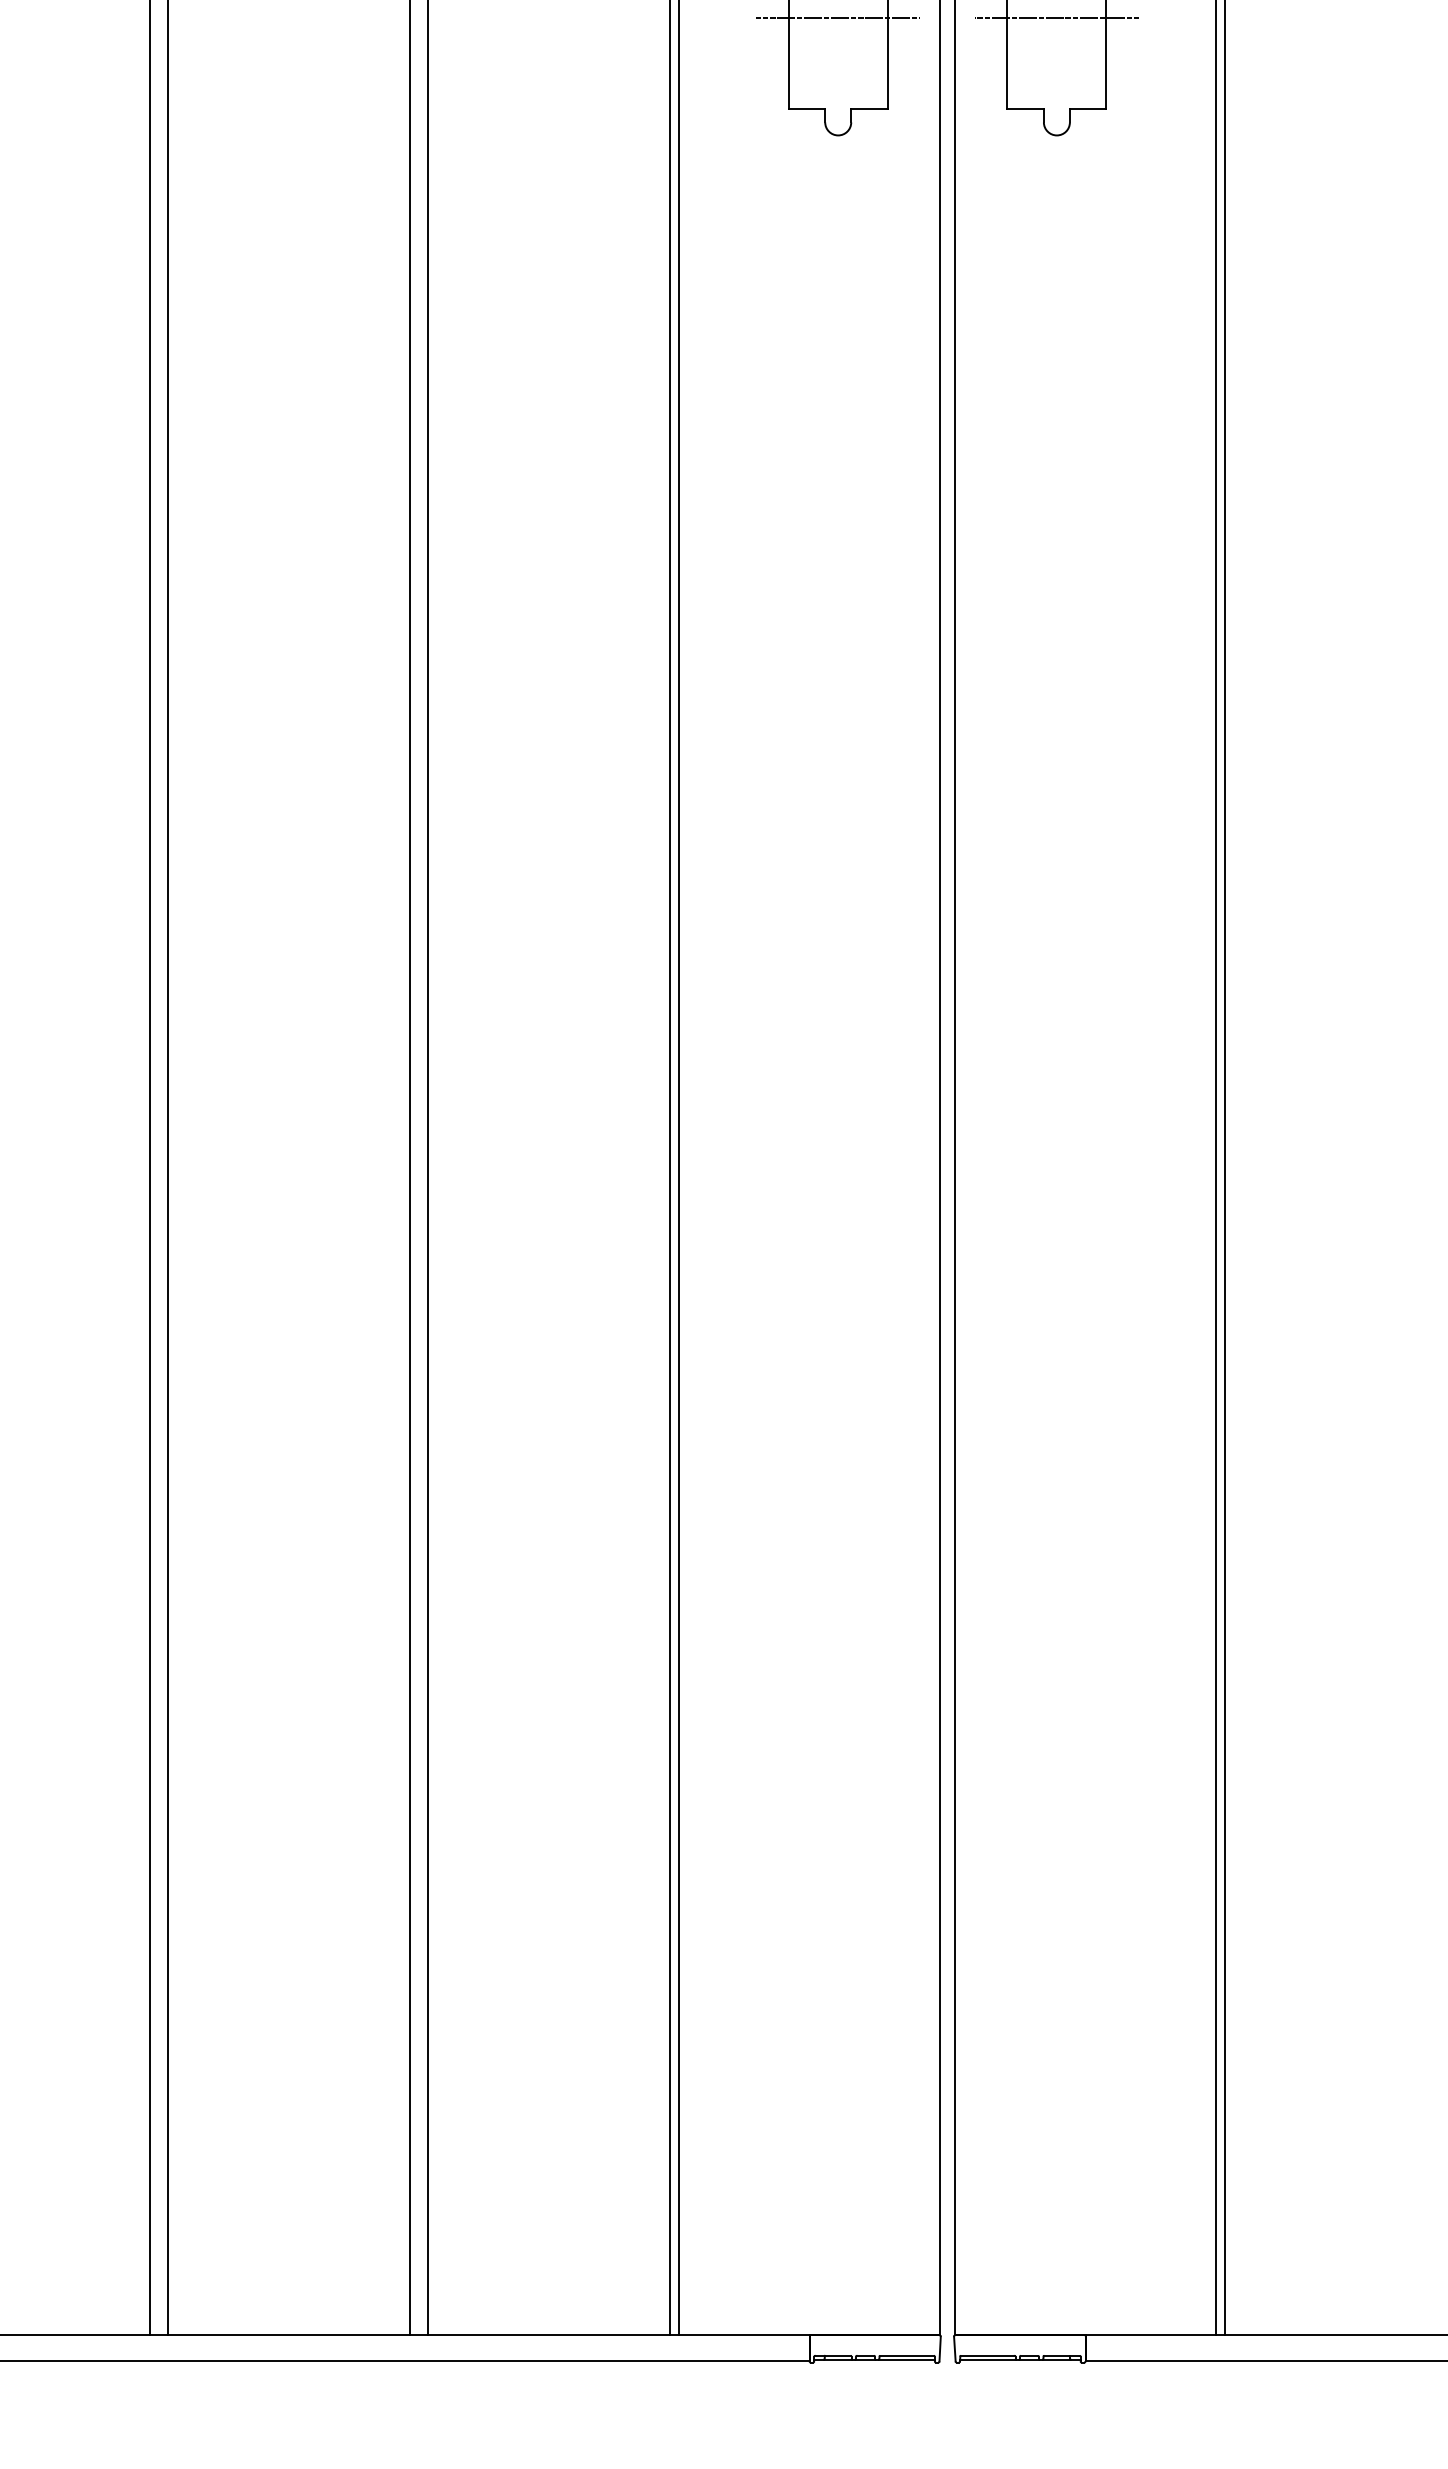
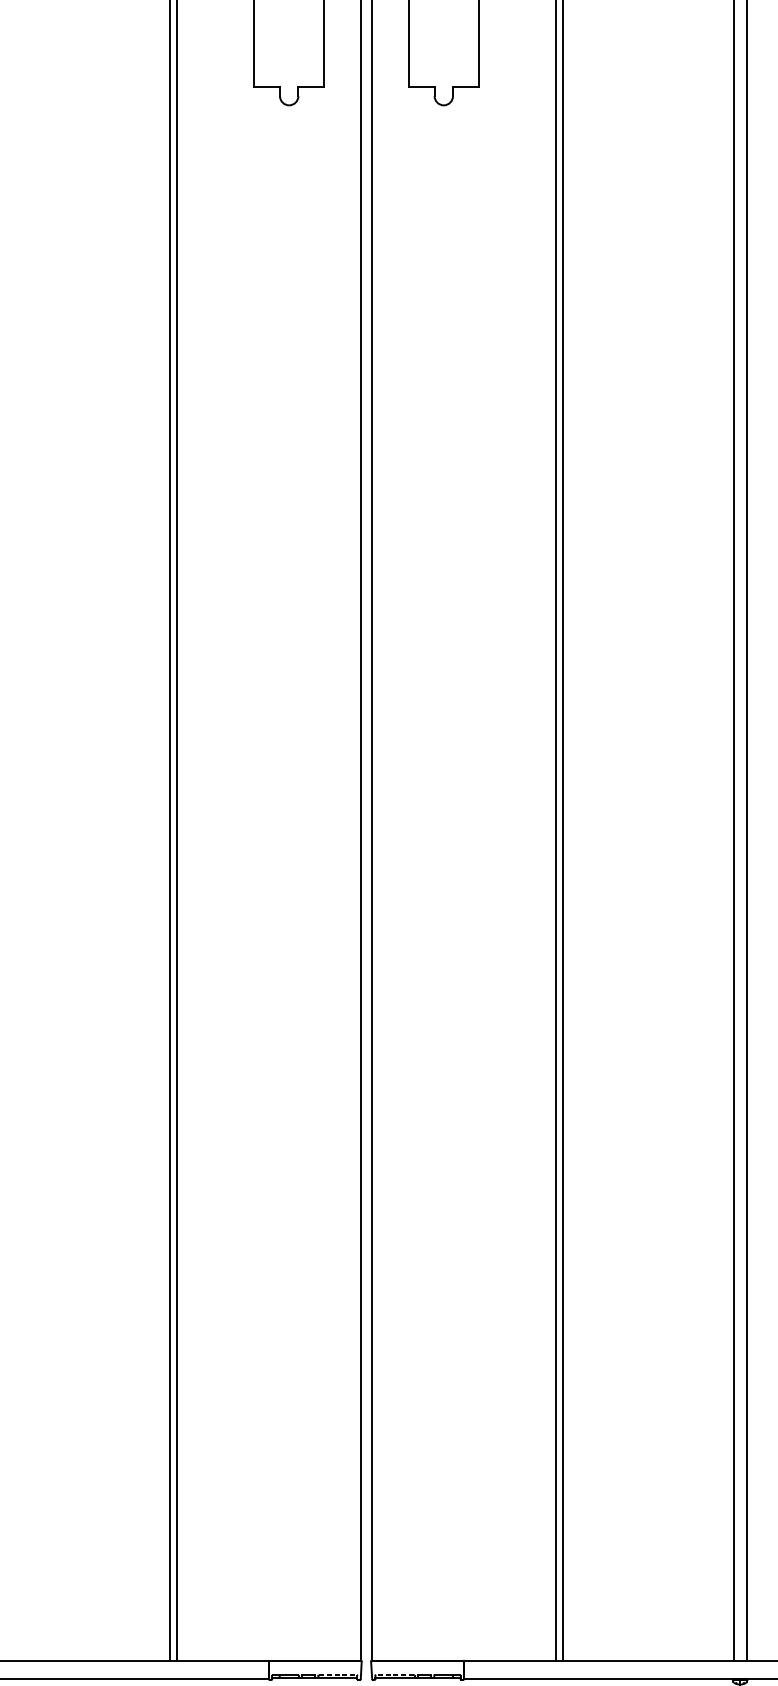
line: (838, 18) -> (289, 22), removed
line: (1056, 18) -> (443, 22), removed
line: (907, 2355) -> (338, 1674), solid -> dashed
line: (987, 2355) -> (394, 1674), solid -> dashed

